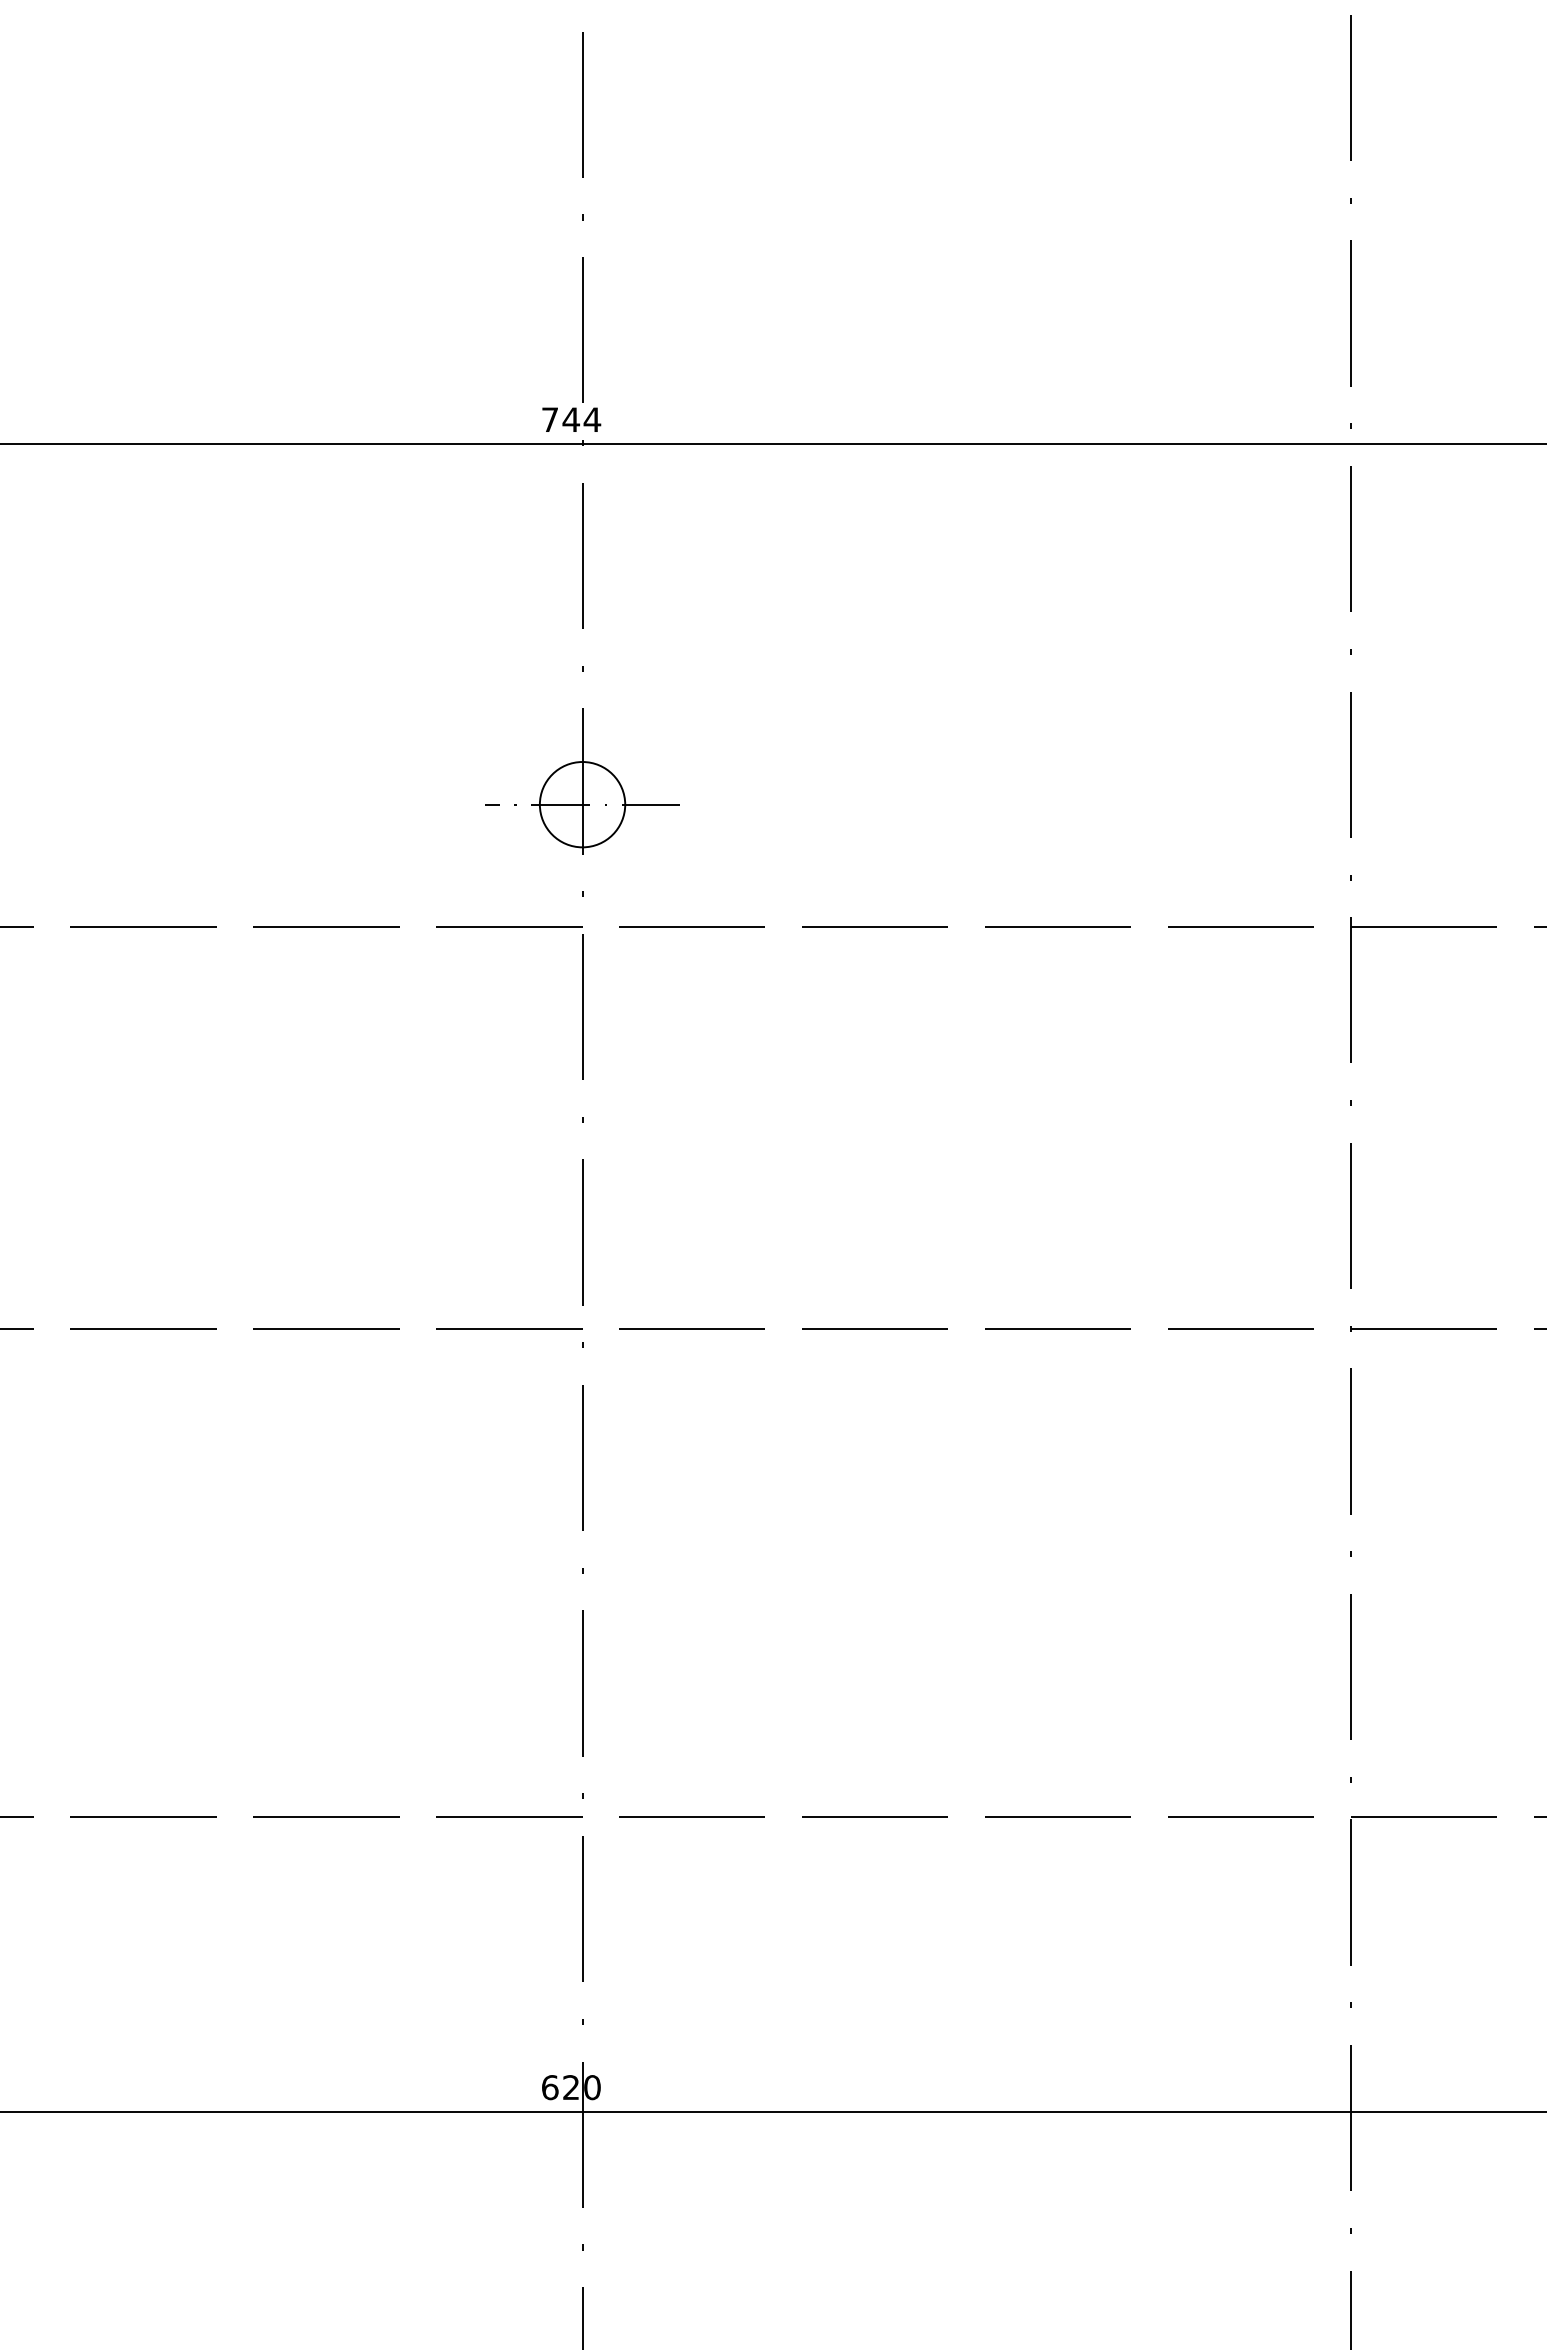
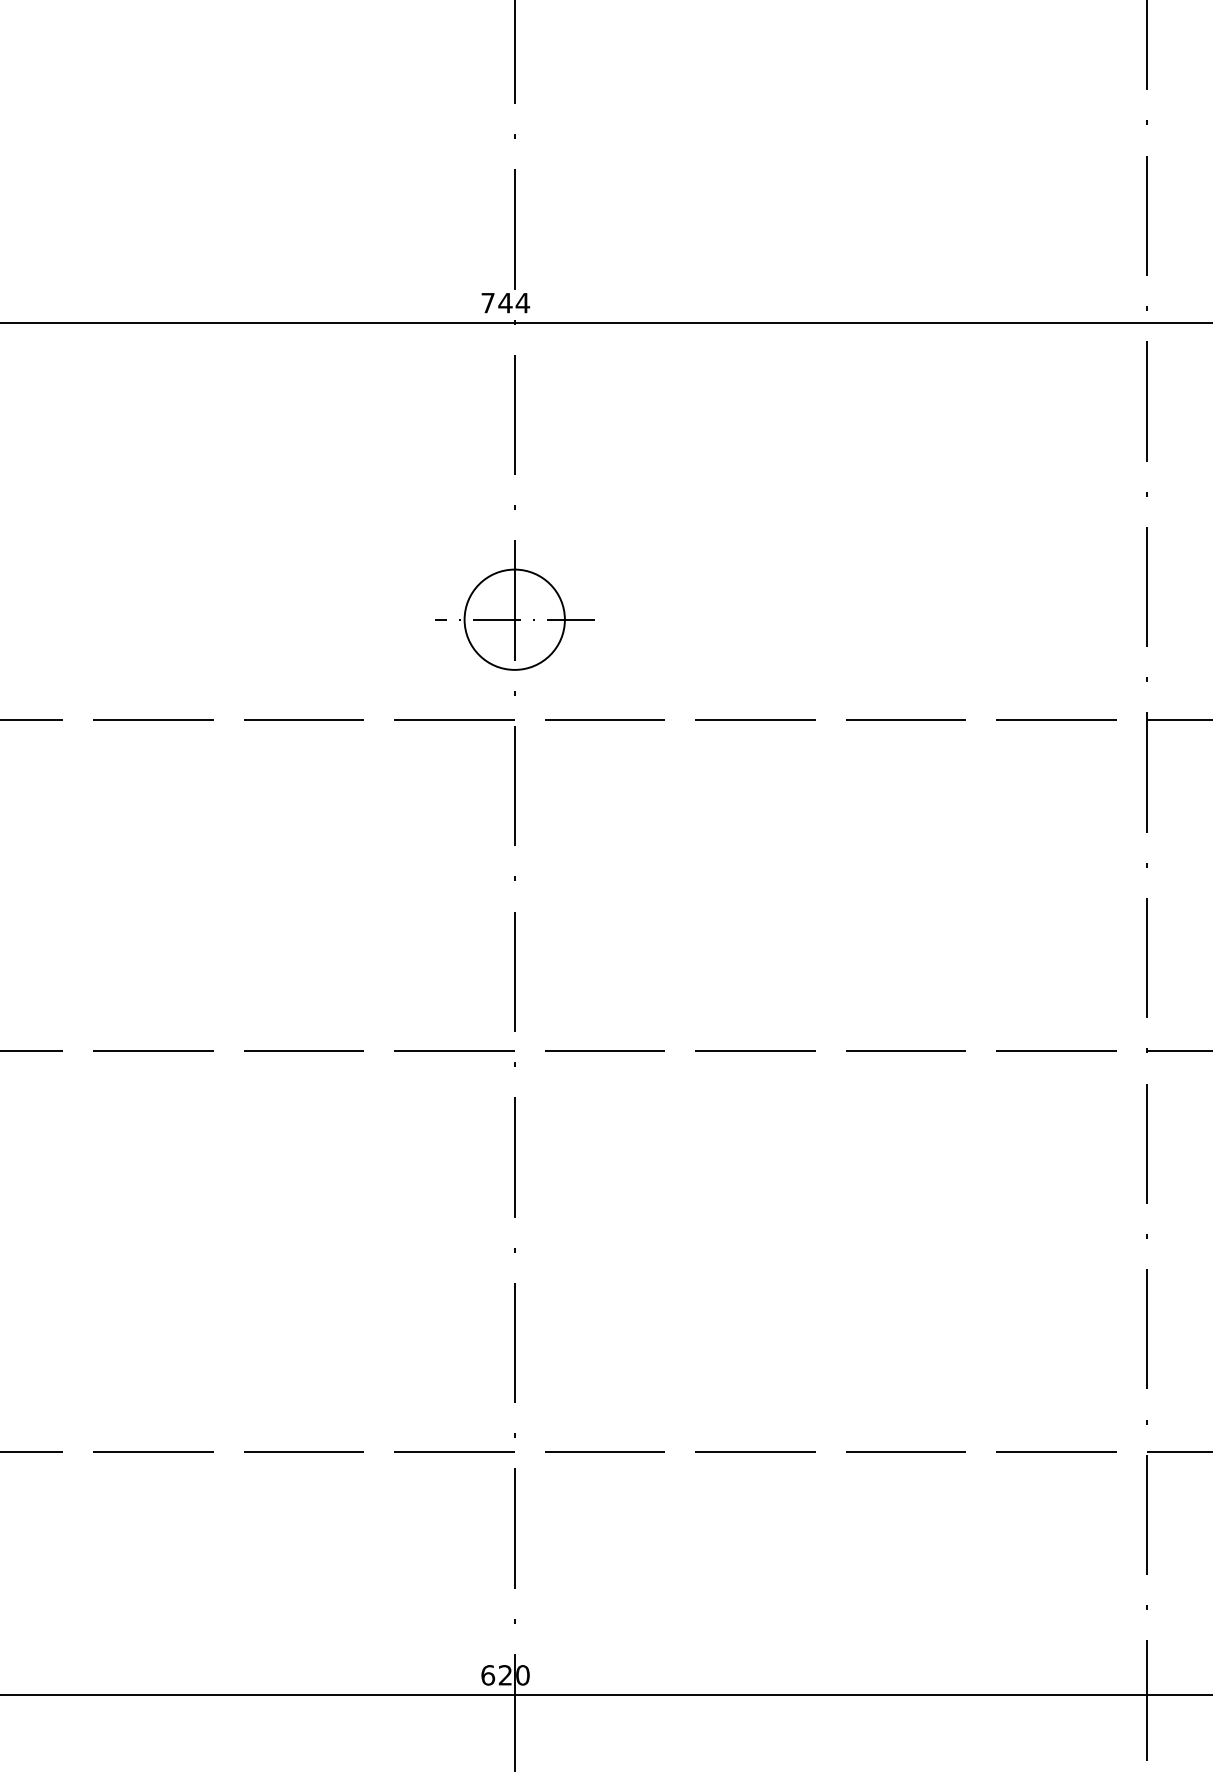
circle: (582, 804) -> (514, 619), size x1.43

